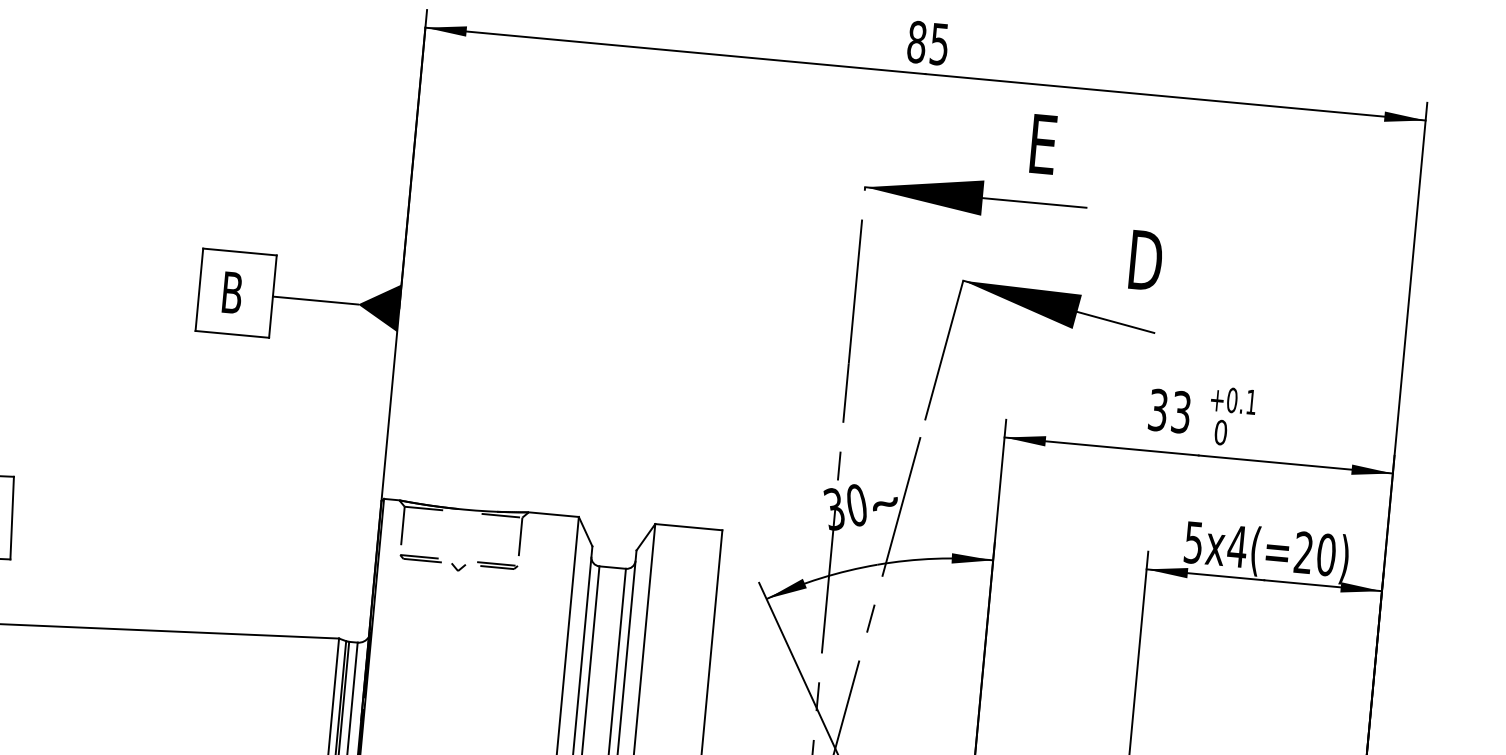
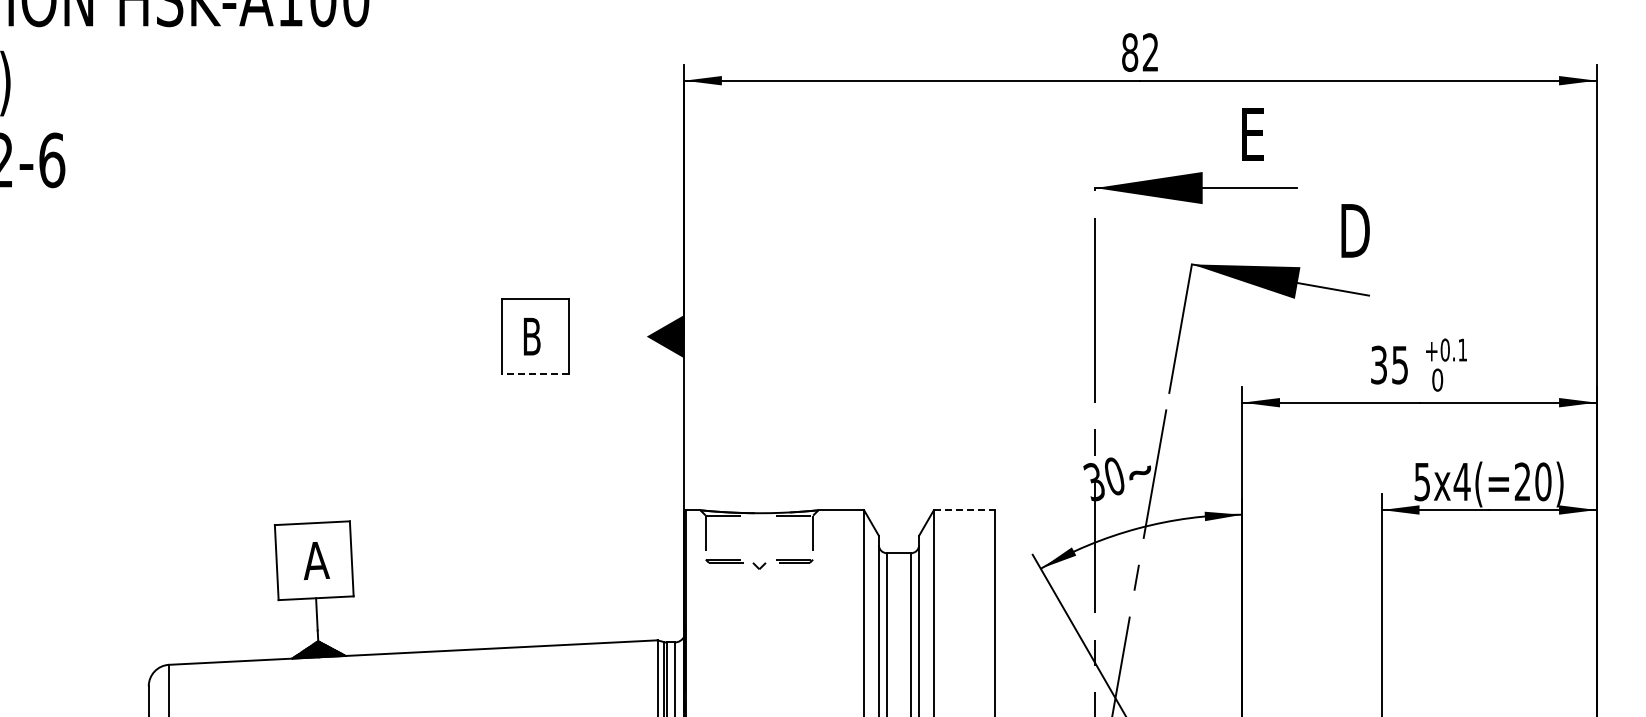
text: (939, 44) -> (1150, 52), 85 -> 82
line: (315, 300) -> (607, 336), removed
line: (232, 334) -> (535, 374), solid -> dashed
text: (1181, 411) -> (1400, 364), 33 -> 35
line: (688, 527) -> (964, 510), solid -> dashed

